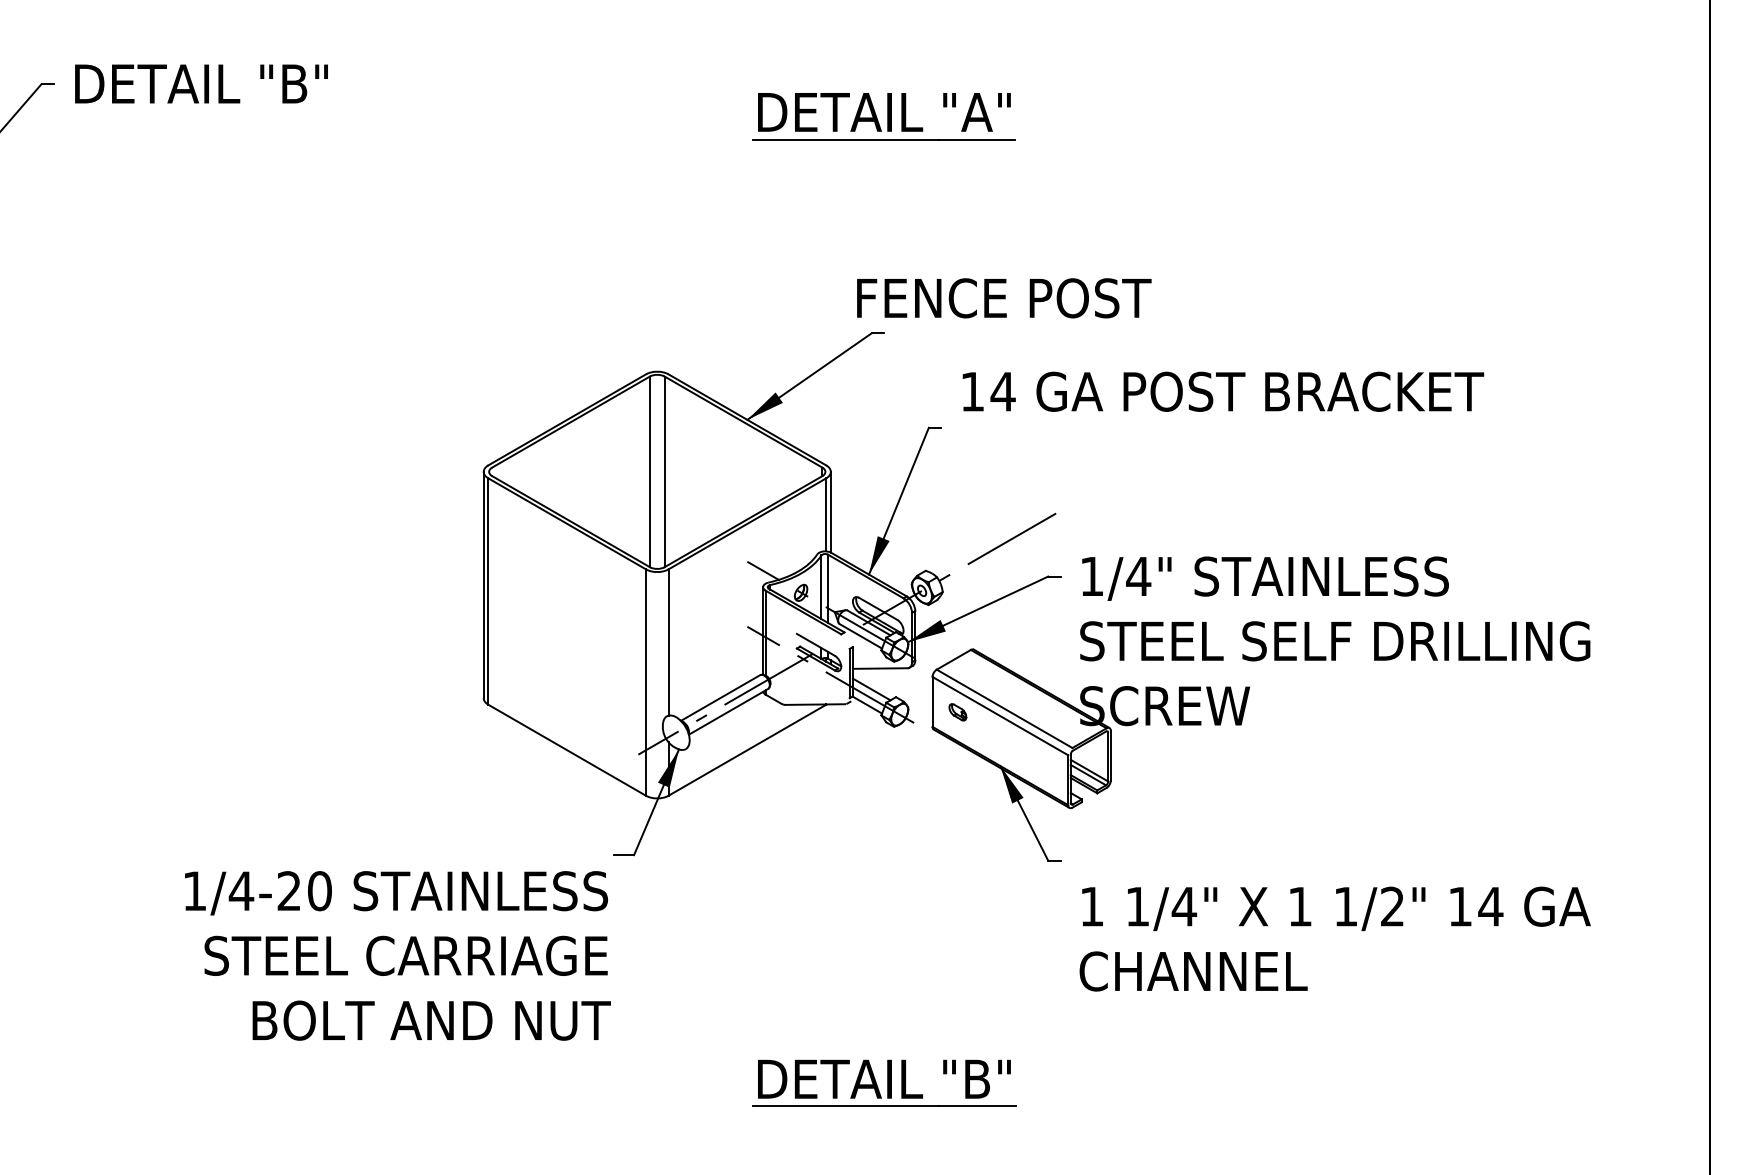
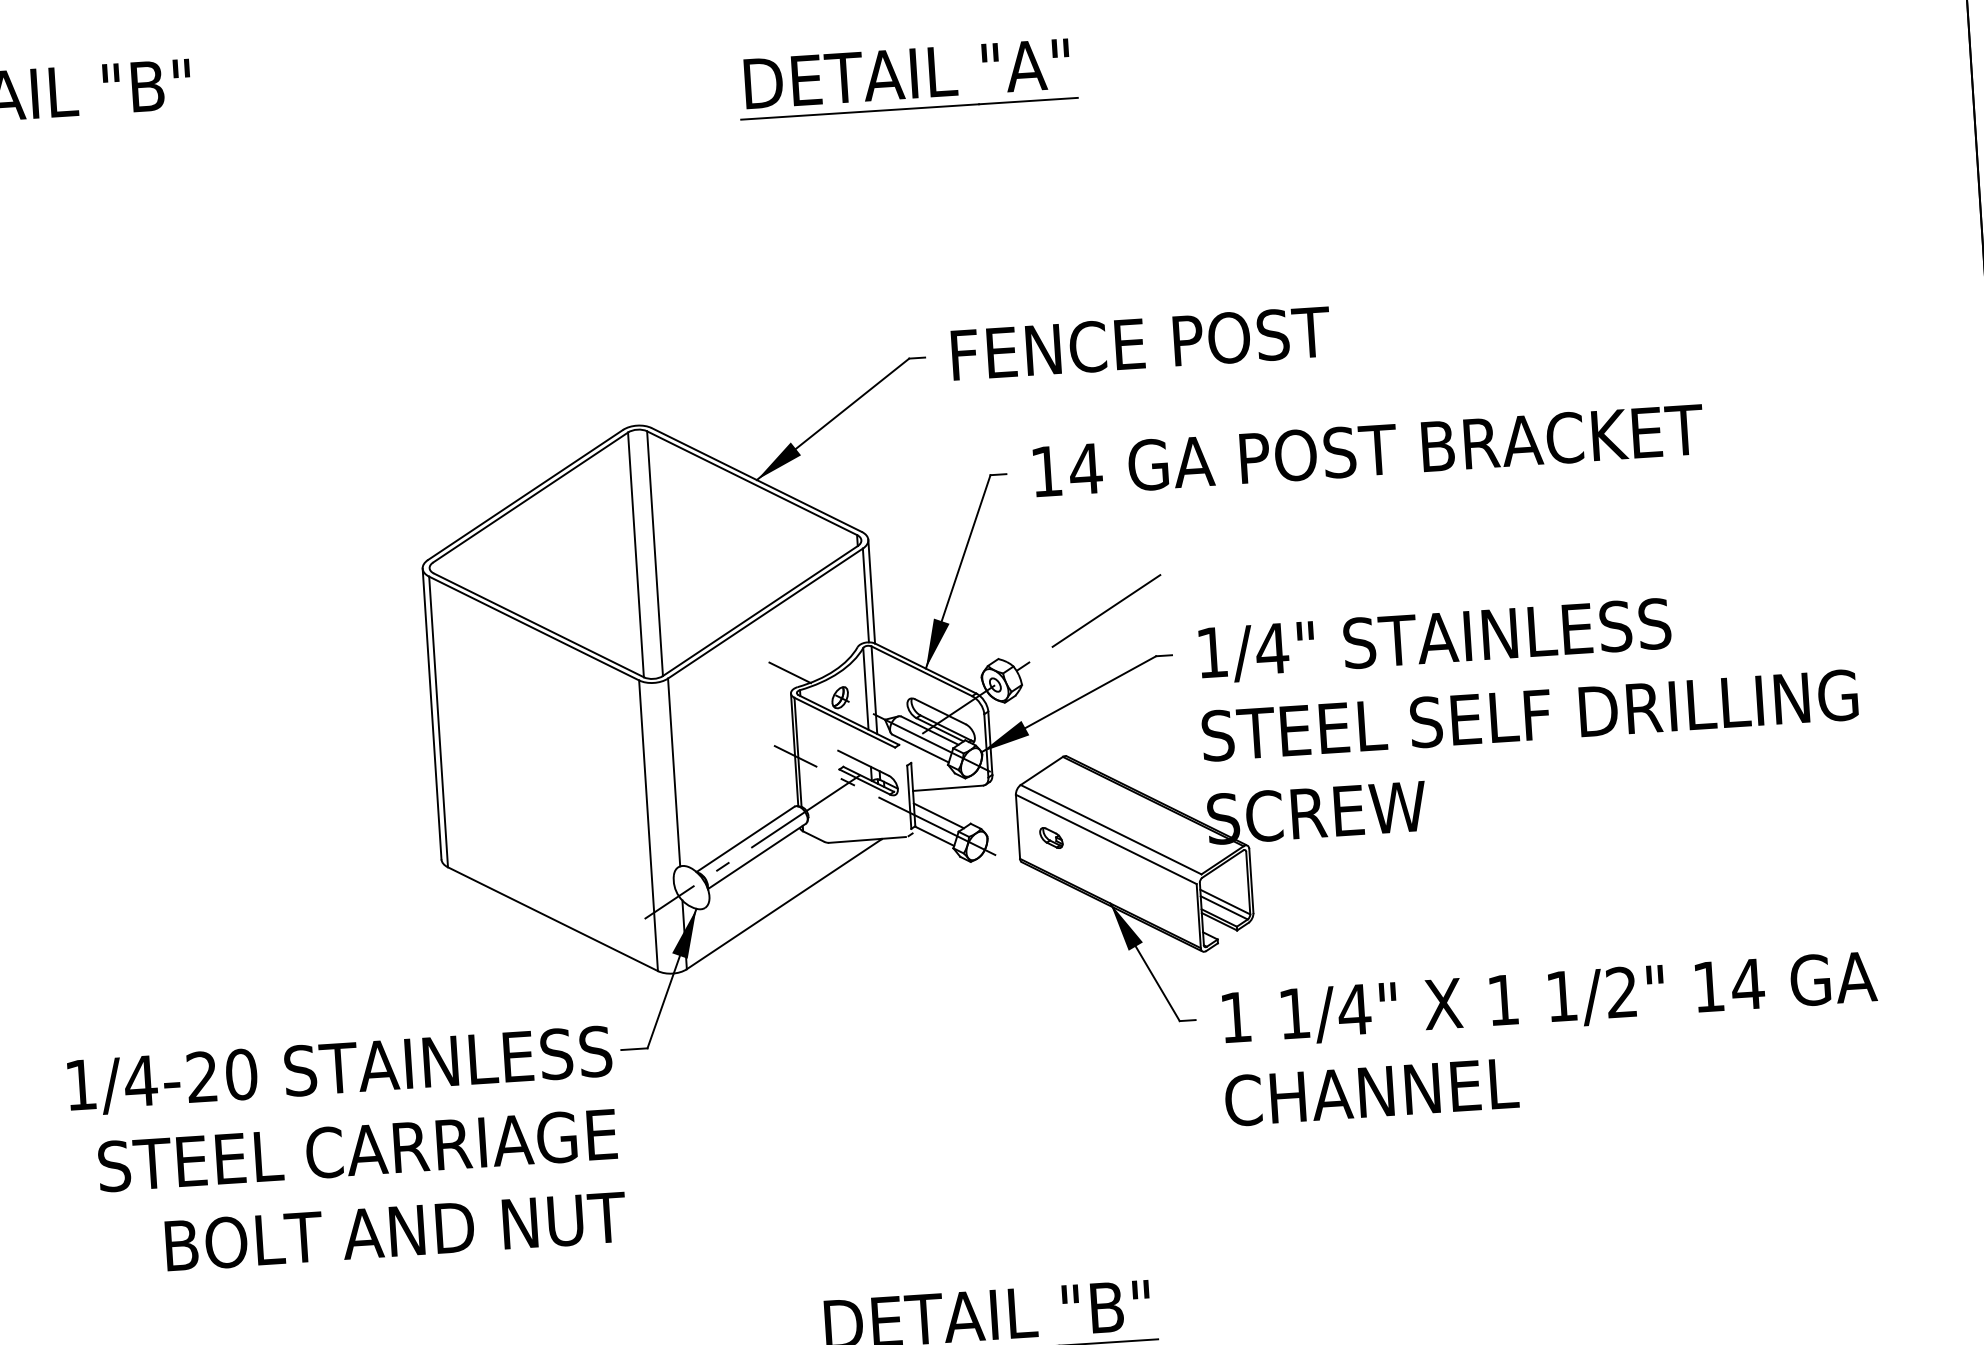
text: (1004, 298) -> (1141, 343), moved
text: (1223, 391) -> (1368, 450), moved
text: (1334, 938) -> (1549, 1038), moved
text: (397, 955) -> (346, 1150), moved

